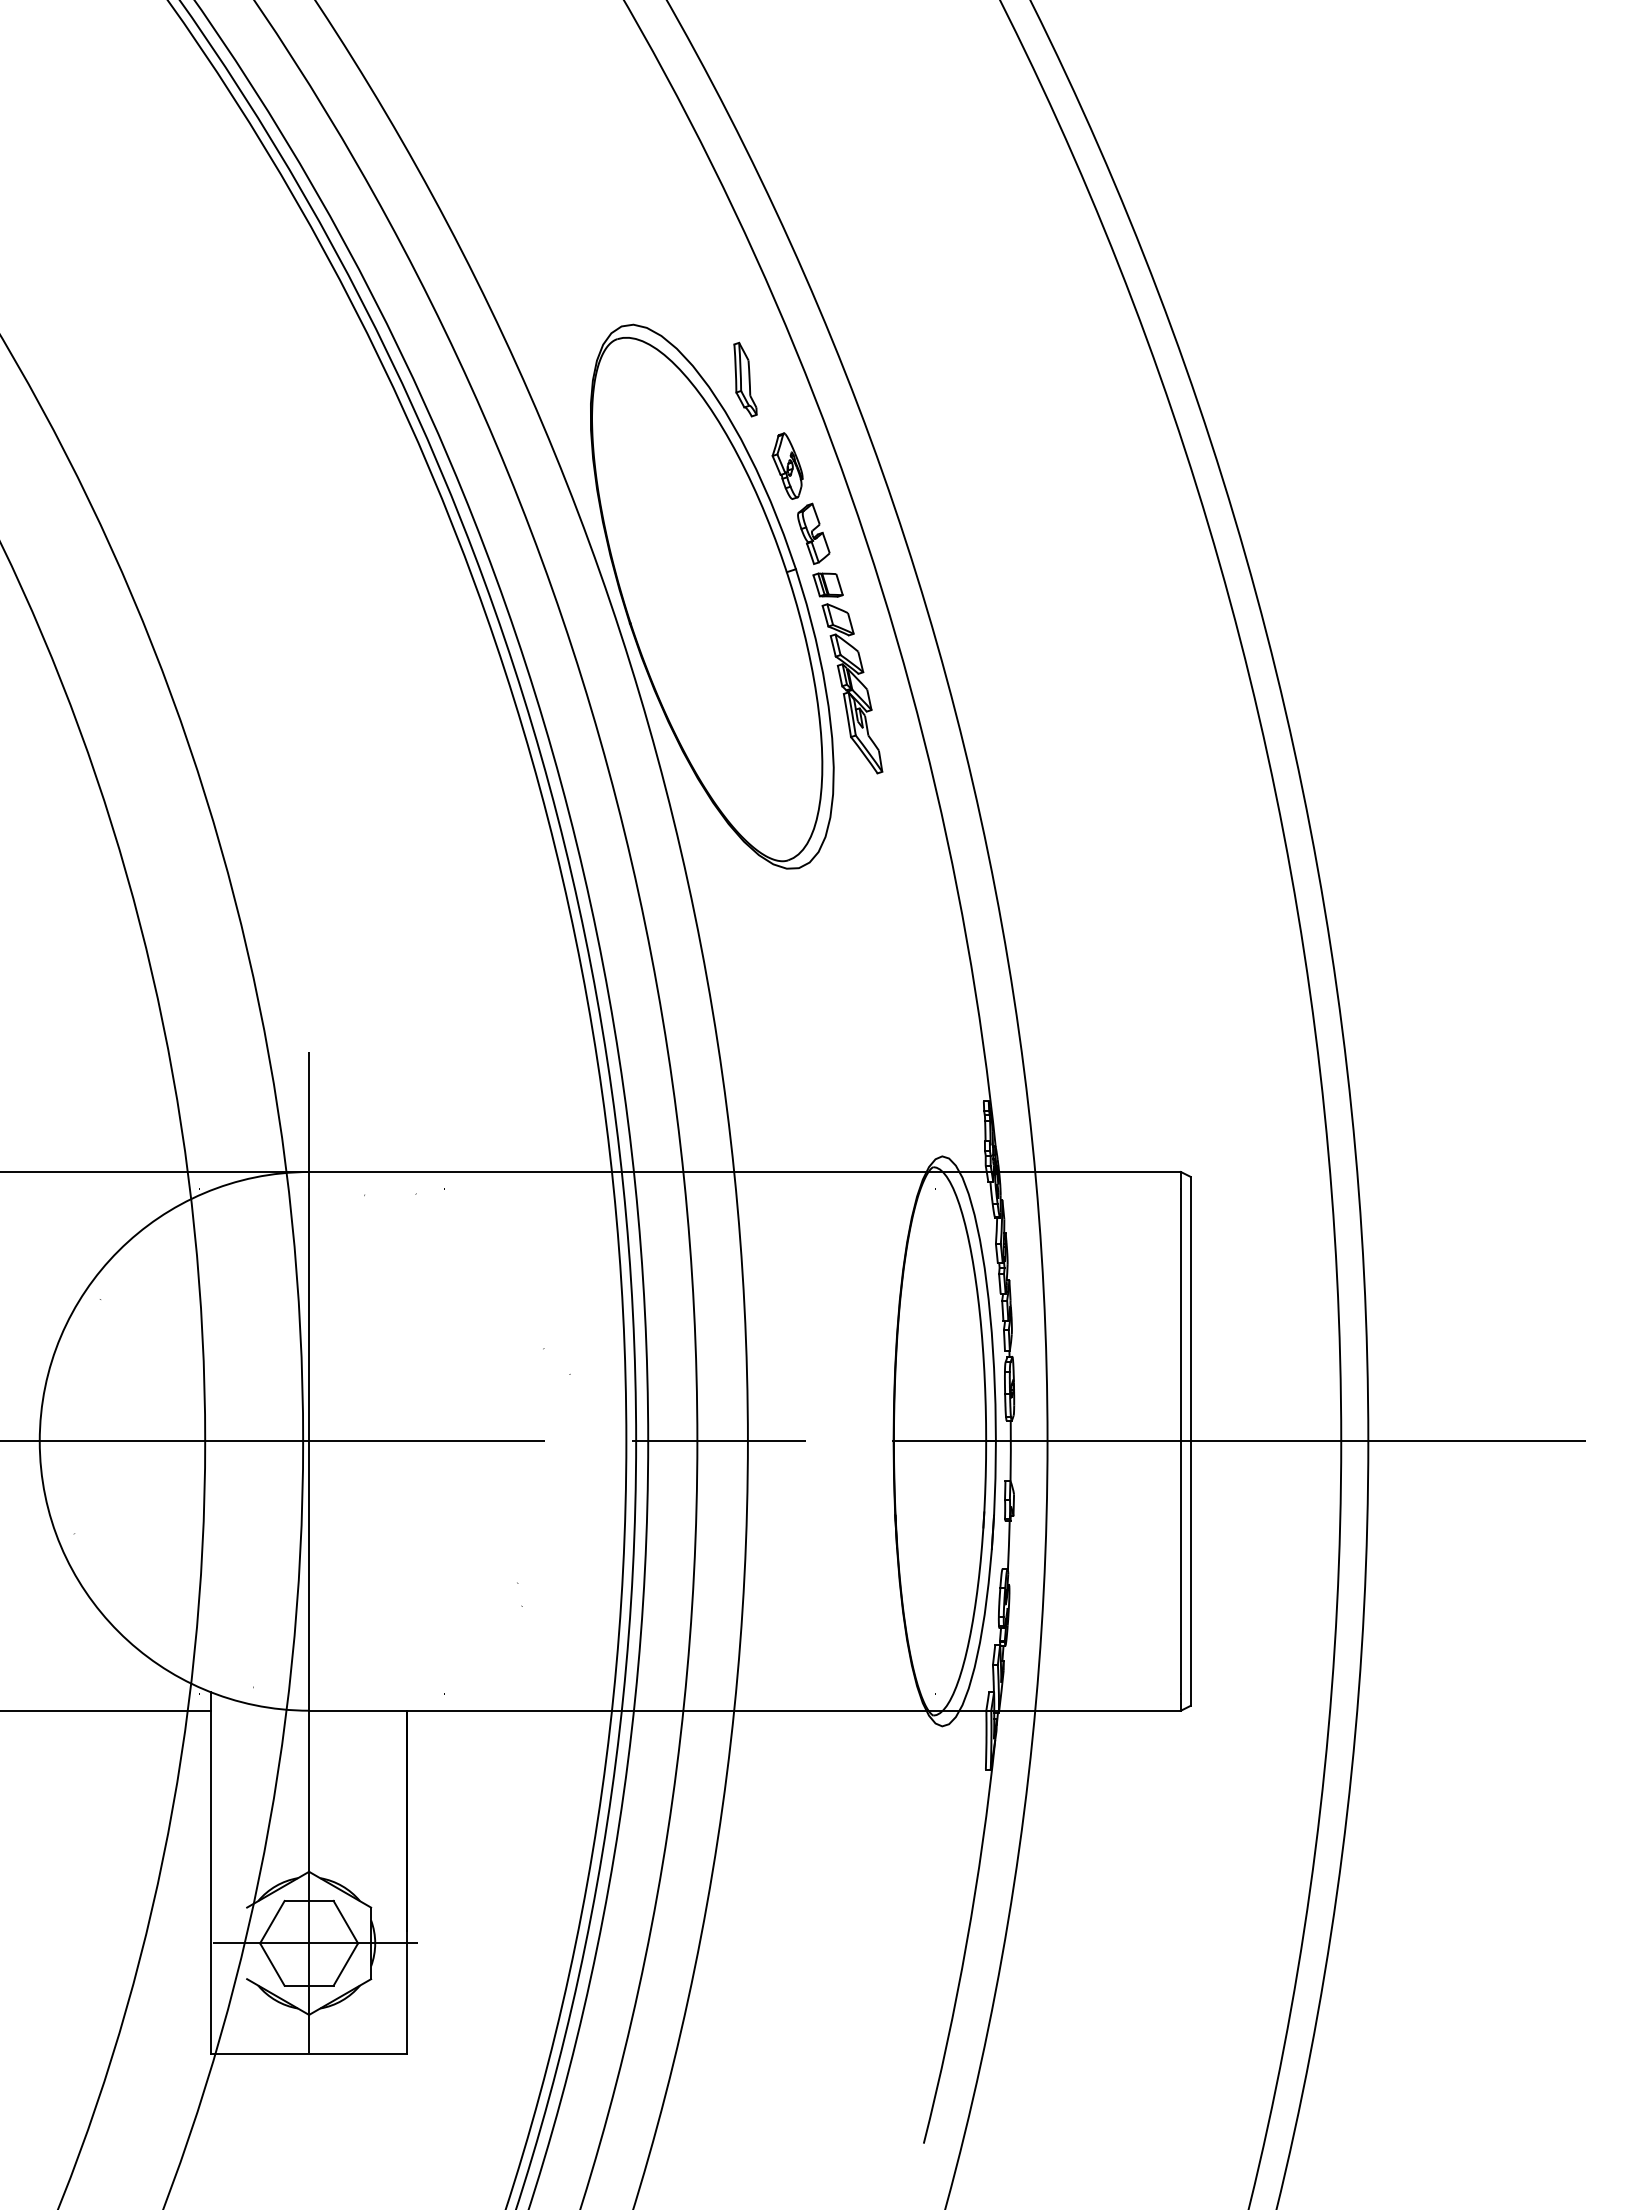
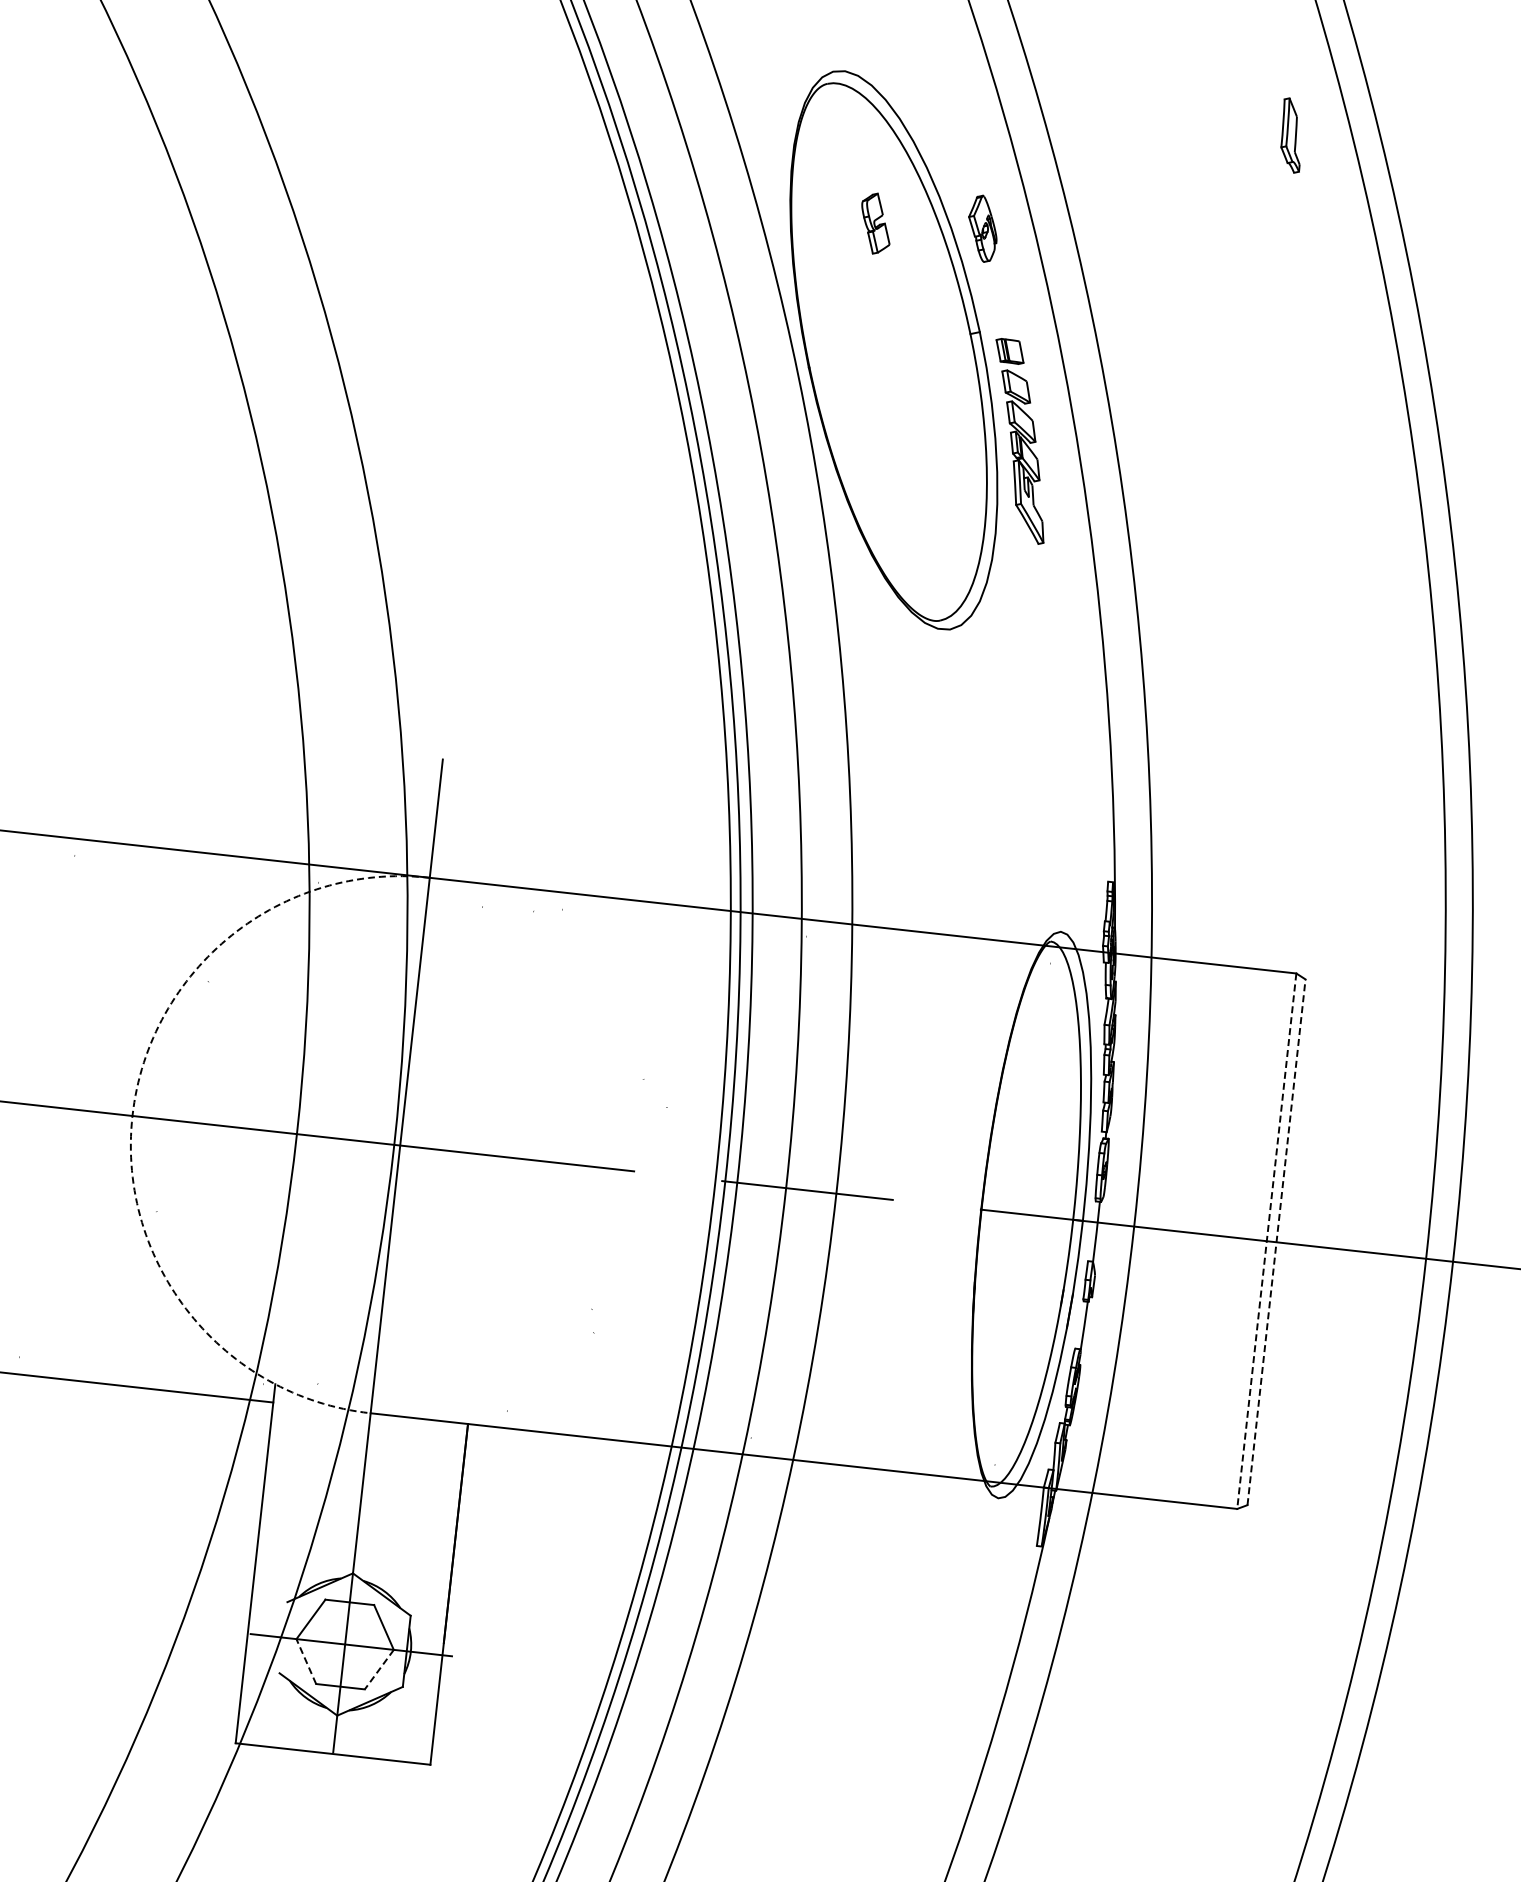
part: (745, 379) -> (1291, 135), moved
part: (813, 533) -> (875, 223), moved
line: (1190, 1440) -> (1276, 1241), solid -> dashed
arc: (39, 1441) -> (132, 1116), solid -> dashed
line: (1180, 1441) -> (1266, 1241), solid -> dashed
line: (272, 1964) -> (306, 1661), solid -> dashed
line: (345, 1965) -> (378, 1670), solid -> dashed

